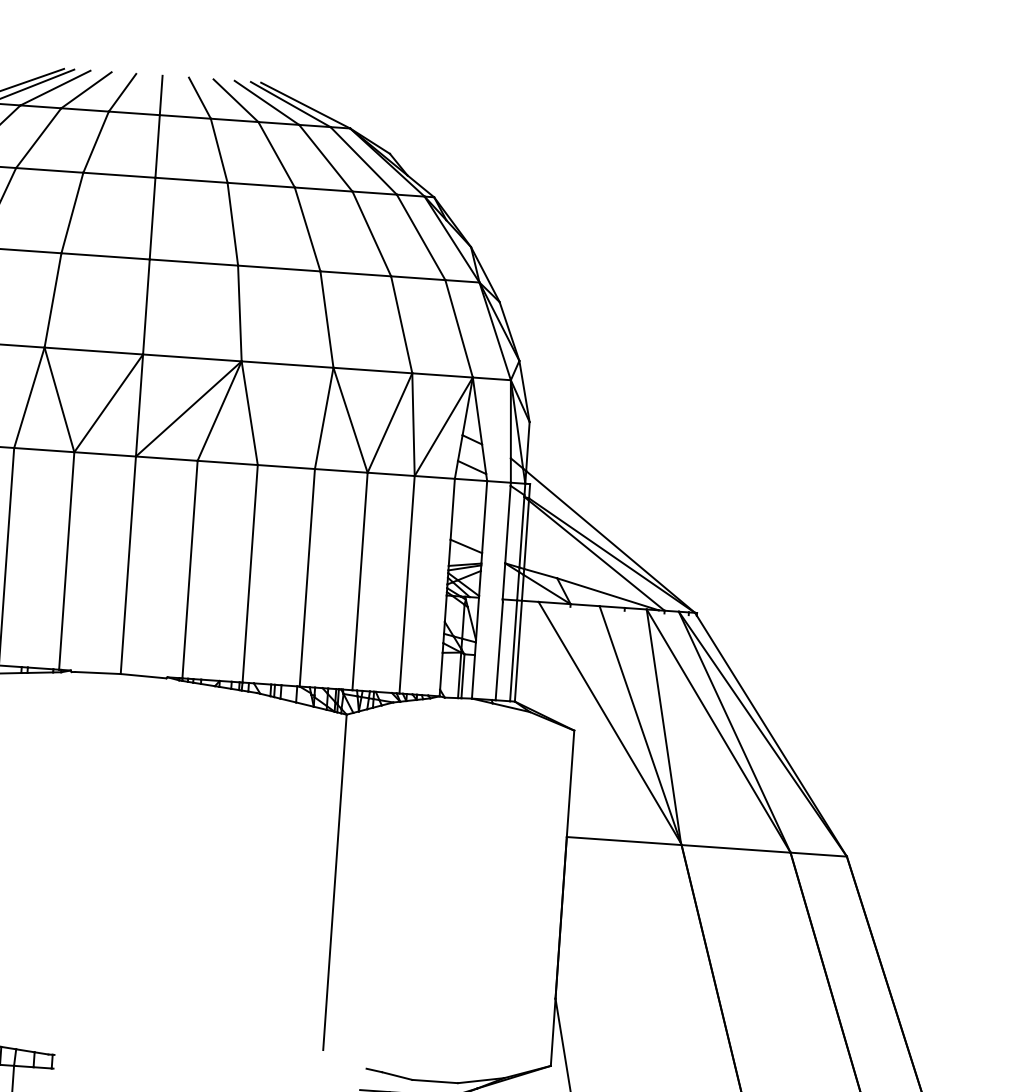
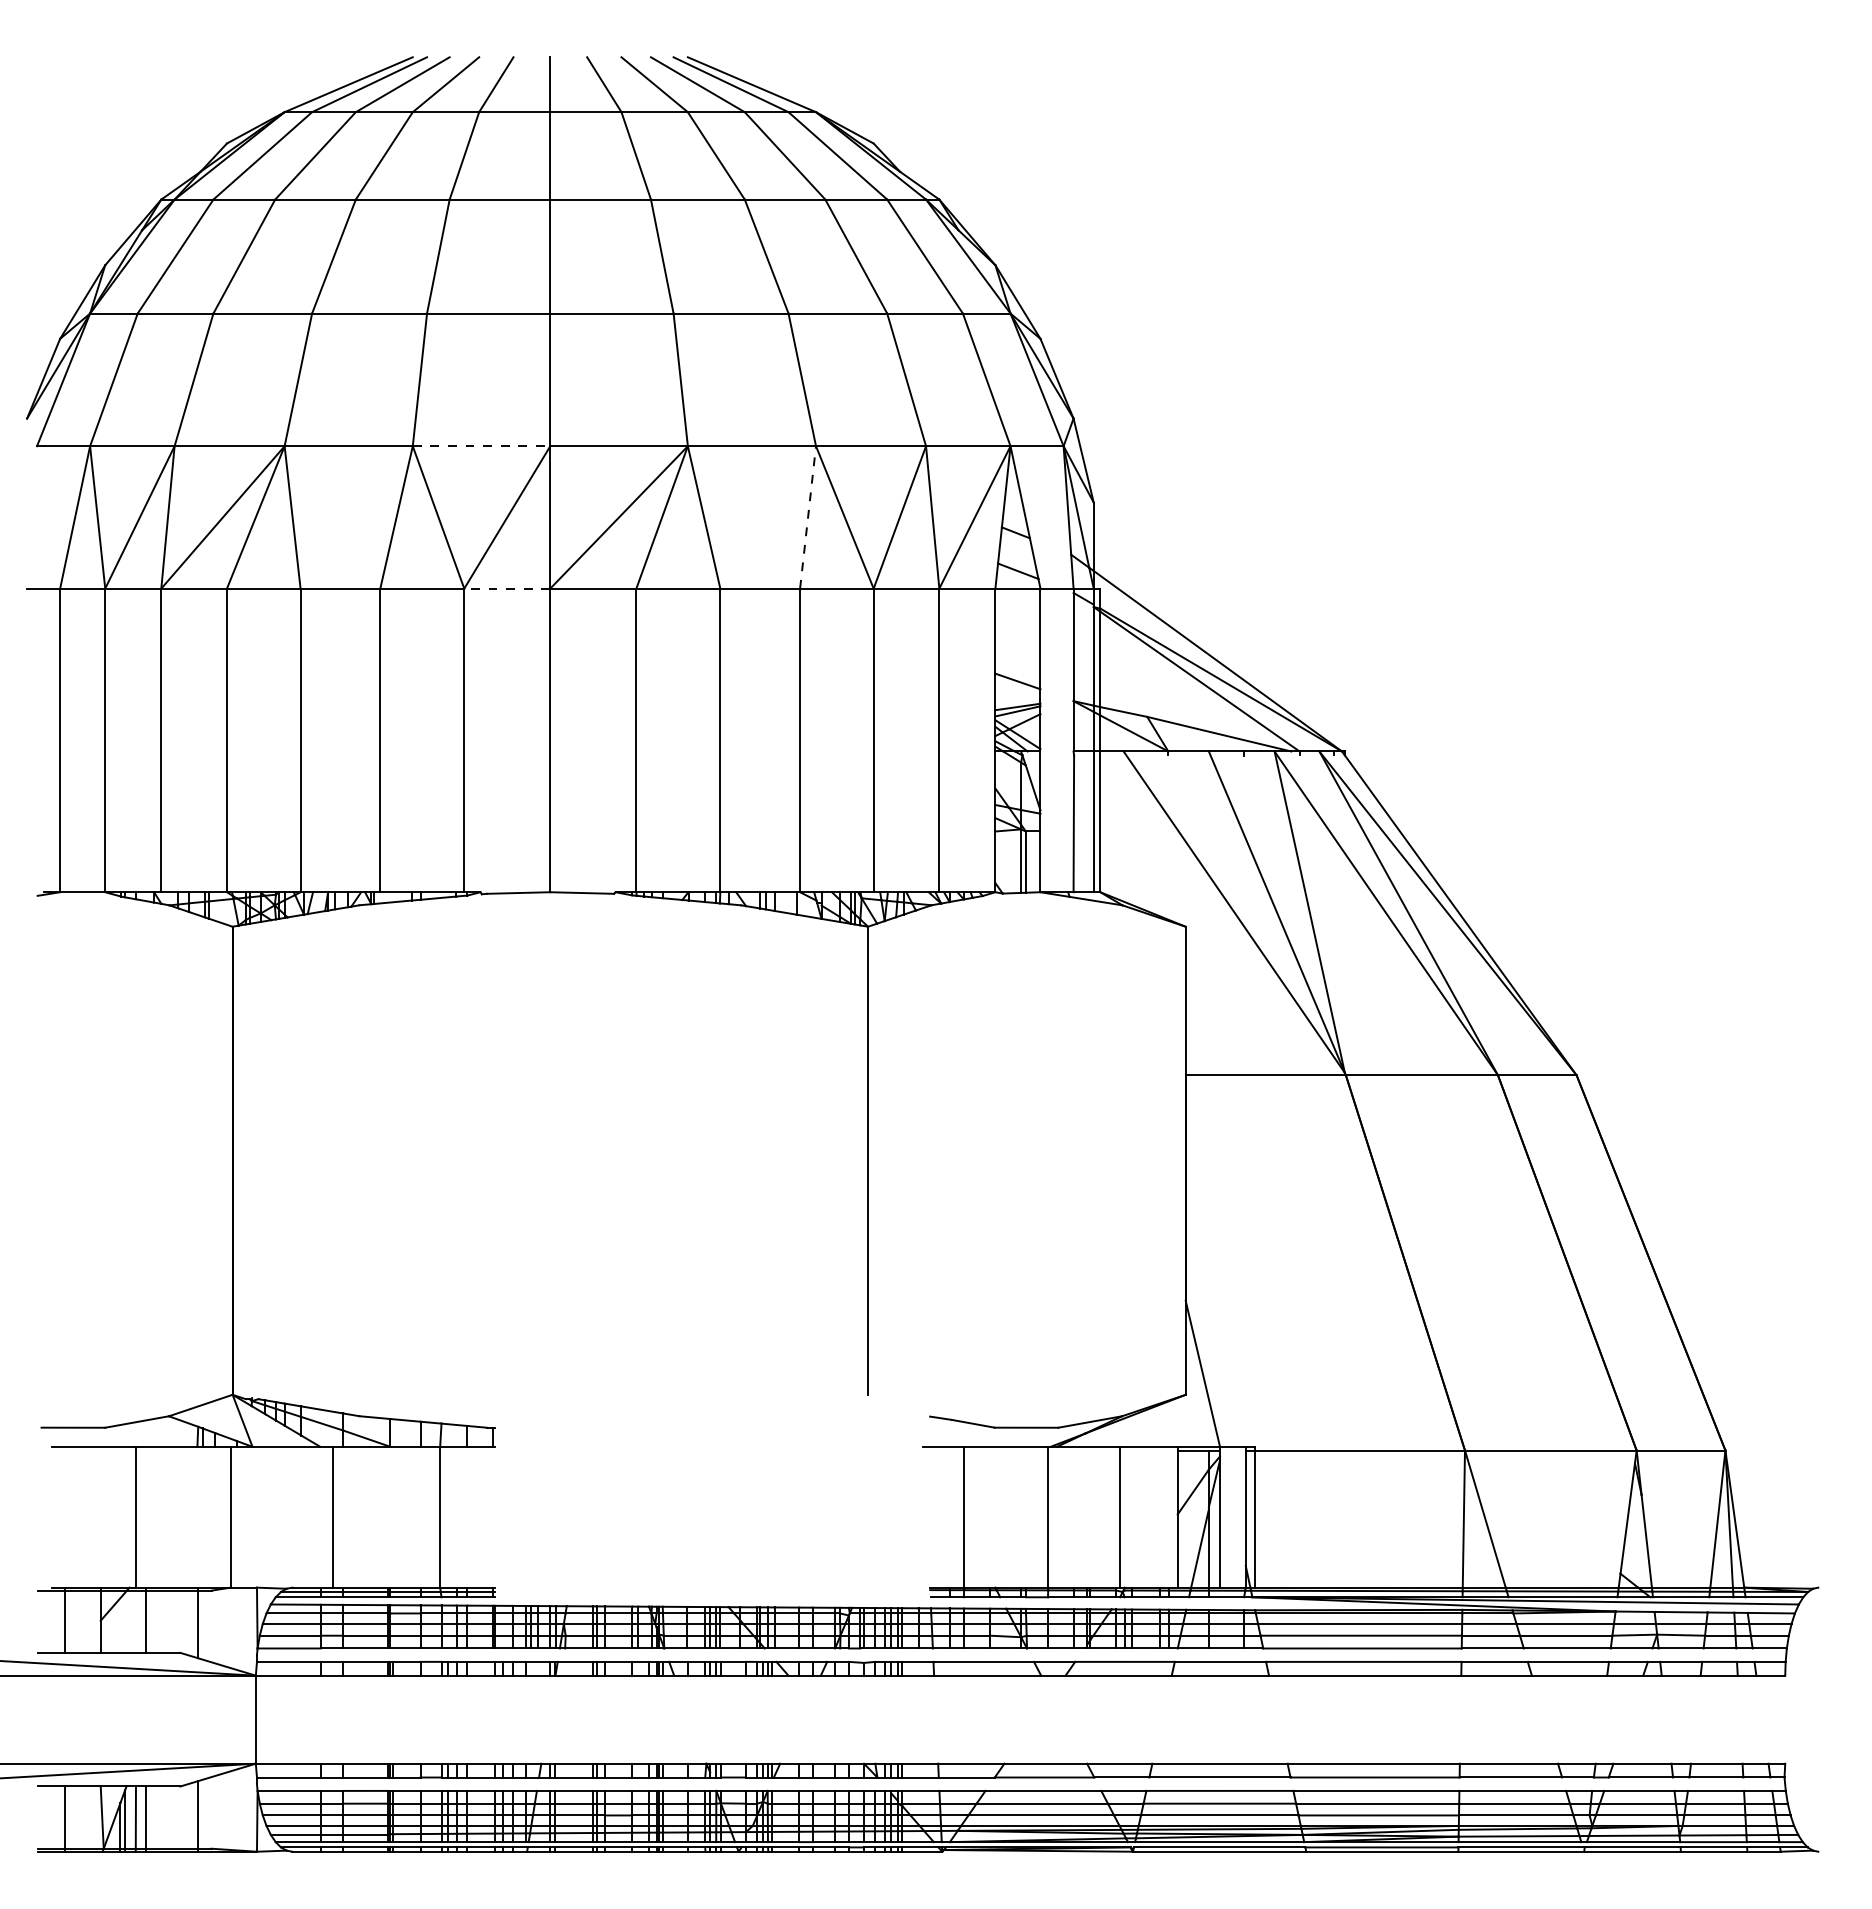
line: (93, 351) -> (481, 446), solid -> dashed
line: (324, 418) -> (808, 517), solid -> dashed
line: (105, 454) -> (507, 588), solid -> dashed

